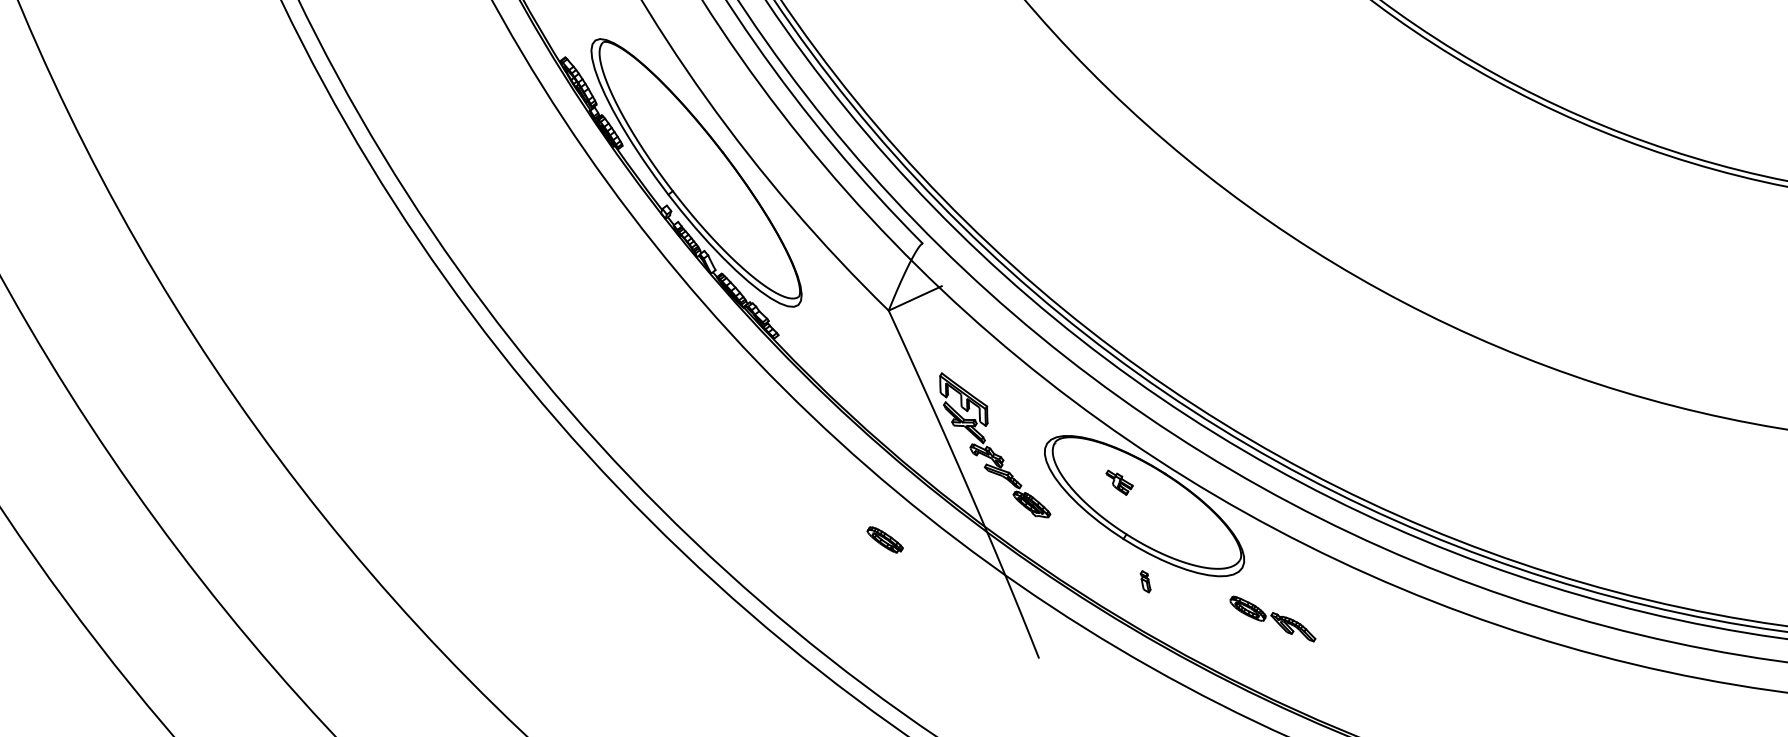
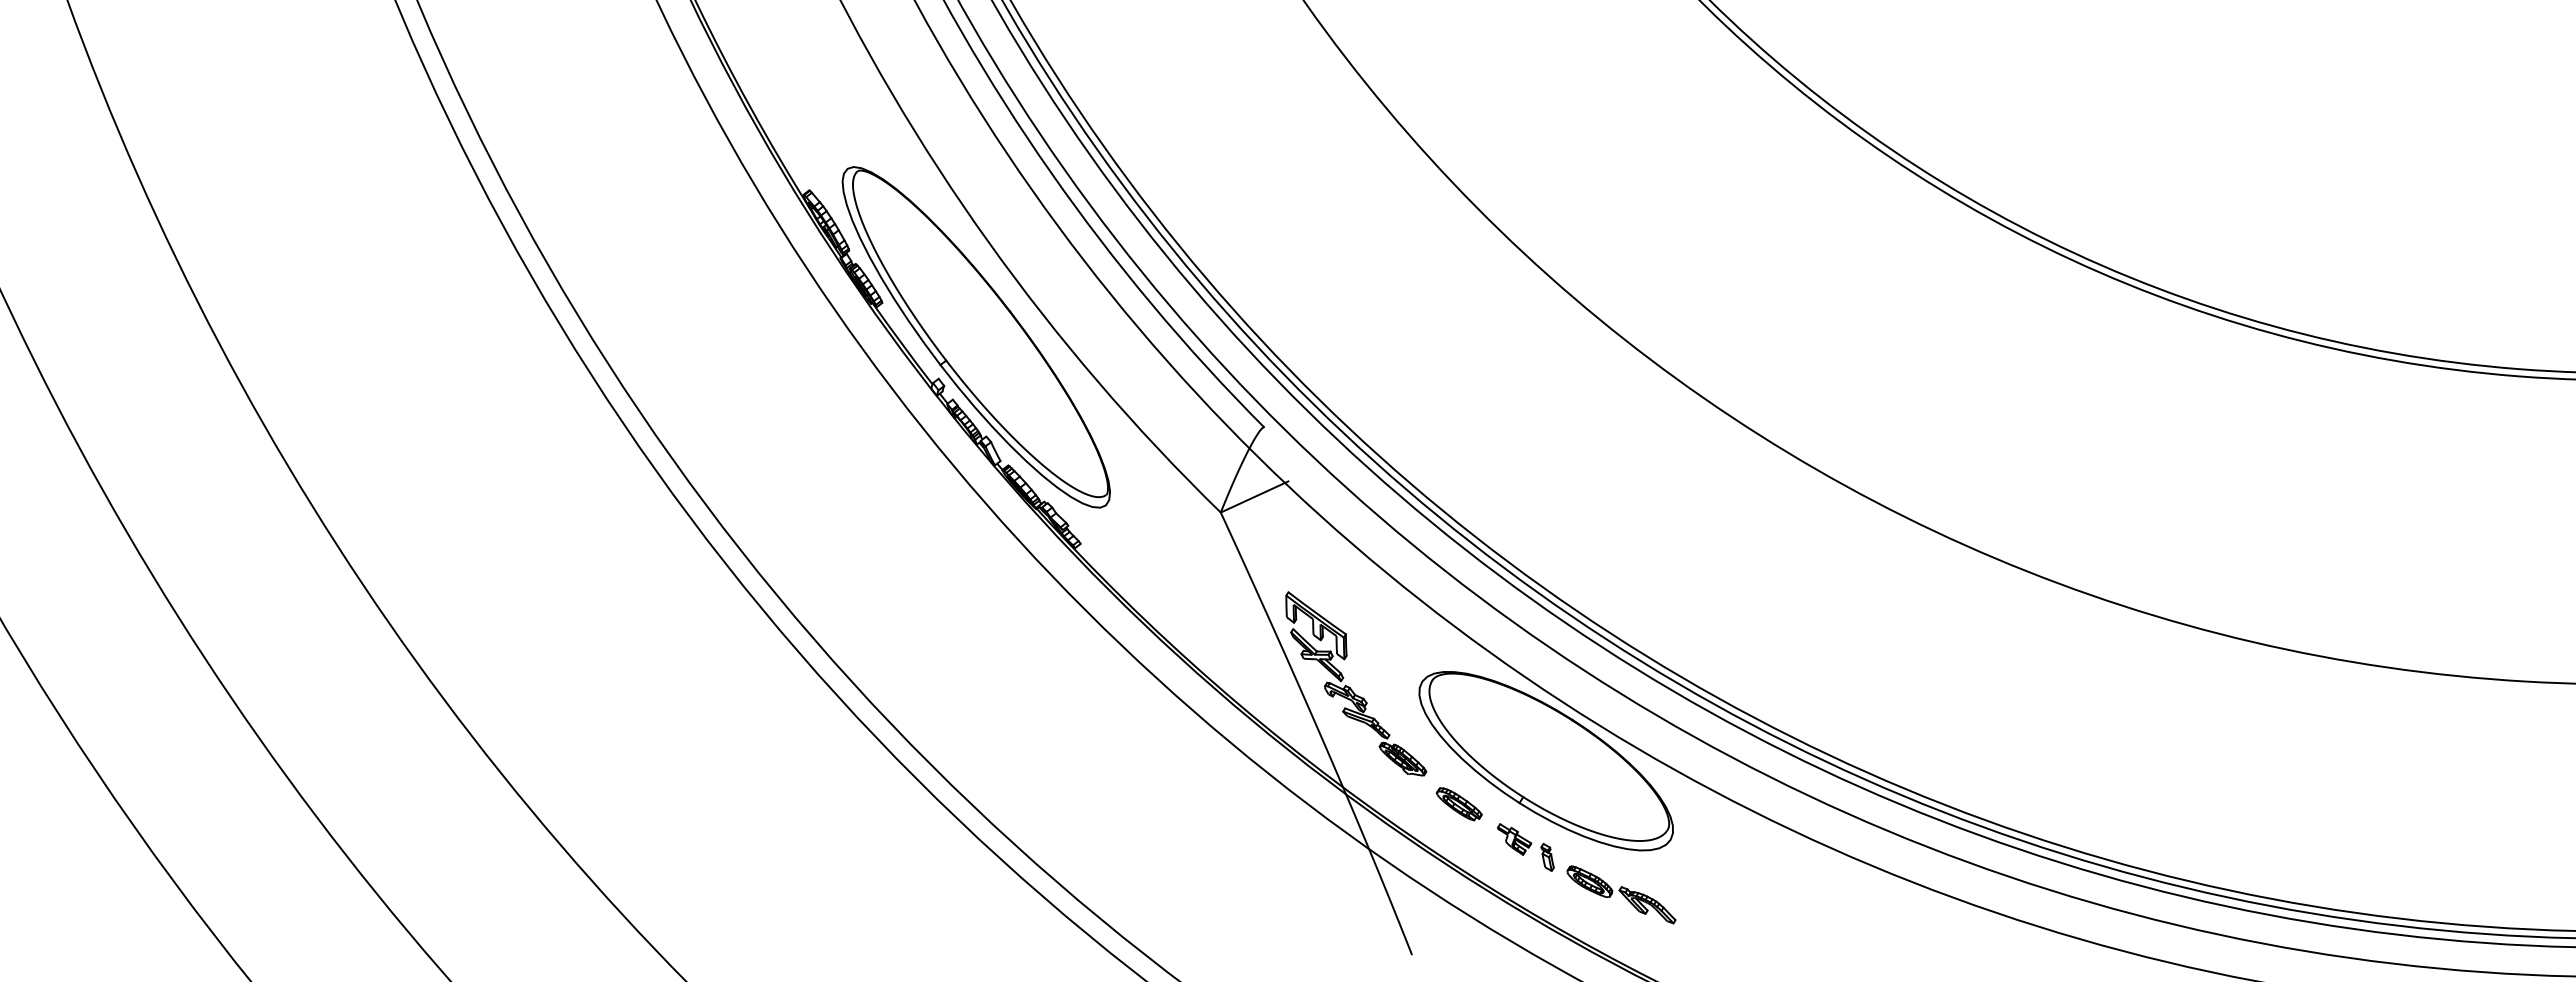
part: (1119, 482) -> (1514, 839), moved
part: (884, 540) -> (1458, 804), moved
part: (1272, 618) -> (1621, 894), moved

